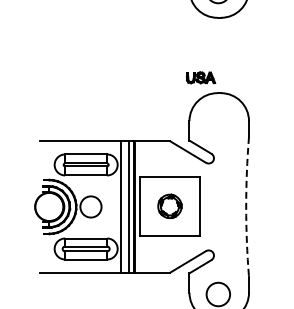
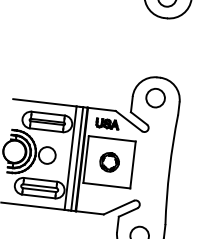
part: (201, 77) -> (108, 123), moved
circle: (217, 119) -> (154, 98), added
arc: (246, 206) -> (169, 169), dashed -> solid

